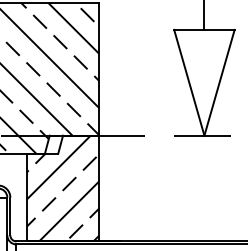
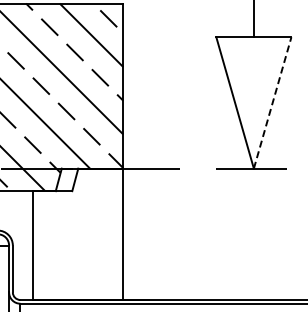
line: (219, 82) -> (272, 102), solid -> dashed
hatch: (63, 187) -> (78, 233), removed

